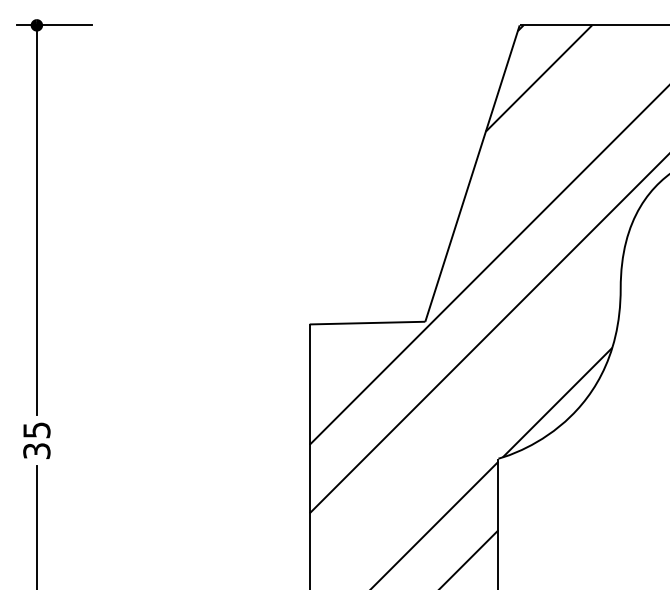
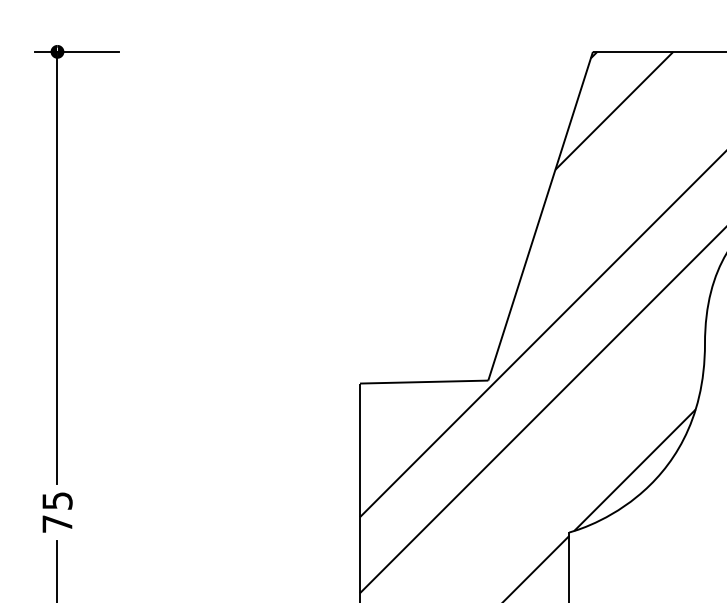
text: (36, 451) -> (57, 524), 35 -> 75

